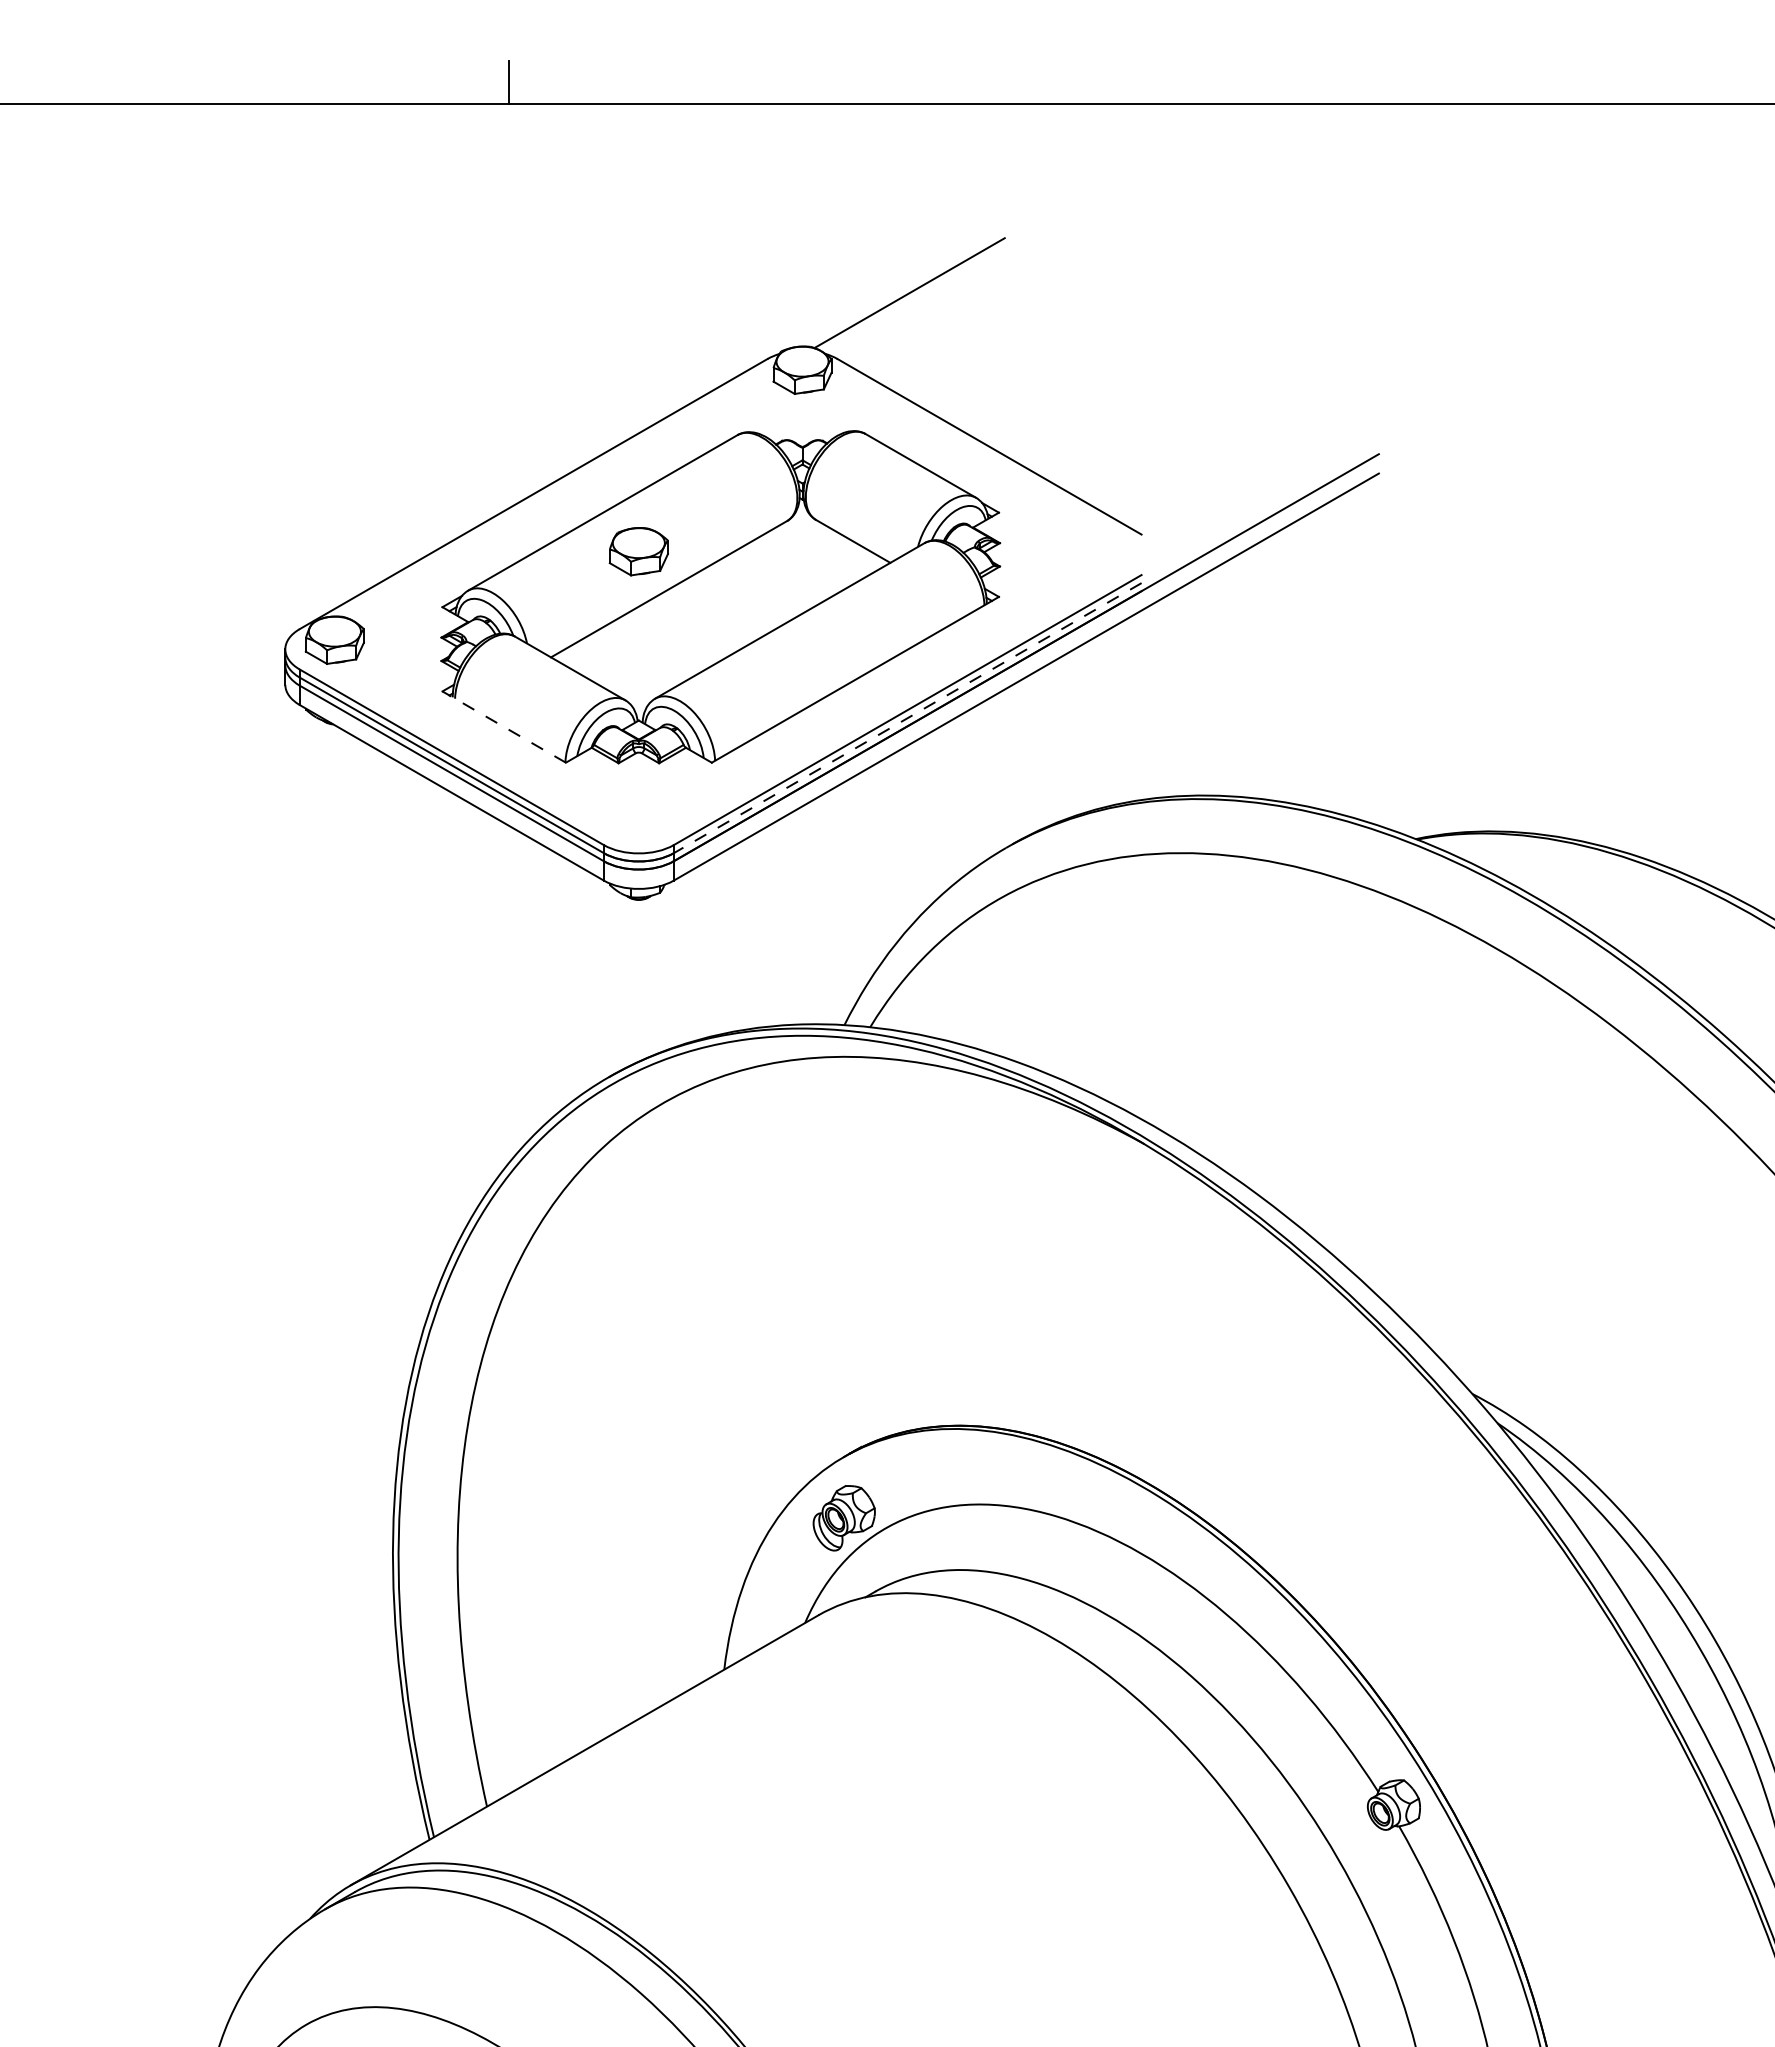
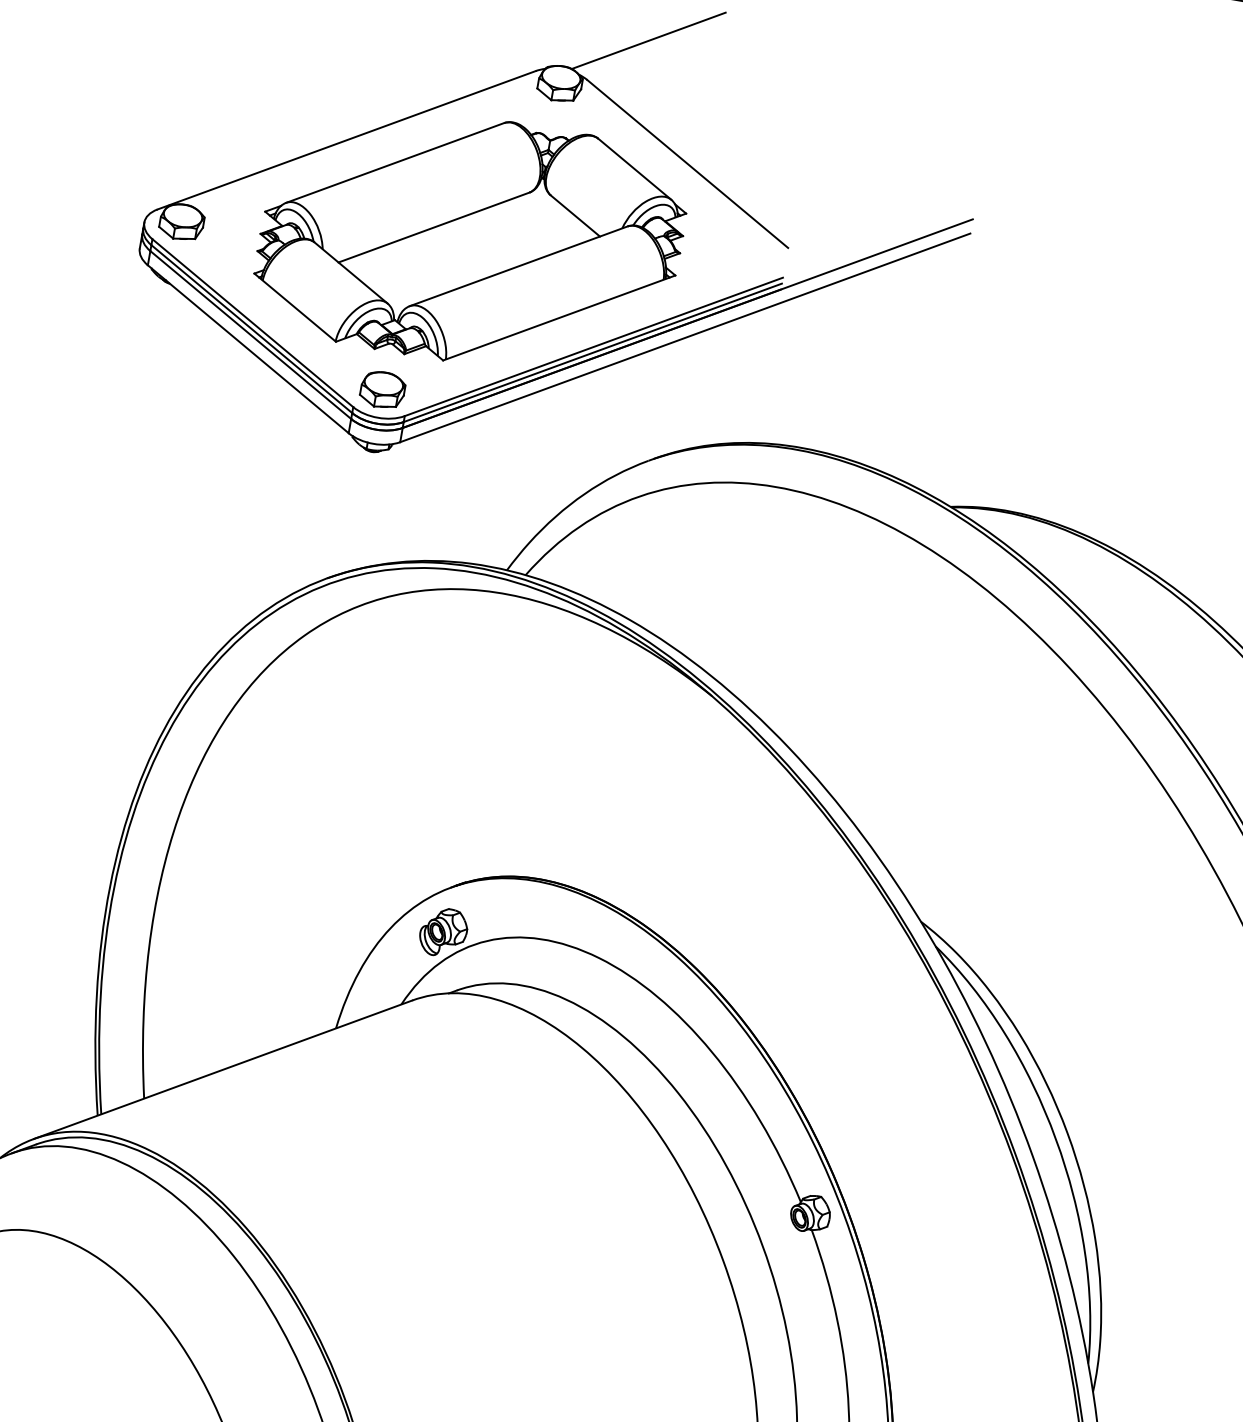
part: (638, 551) -> (382, 389), moved
line: (907, 718) -> (592, 353), dashed -> solid
line: (503, 726) -> (294, 307), dashed -> solid

